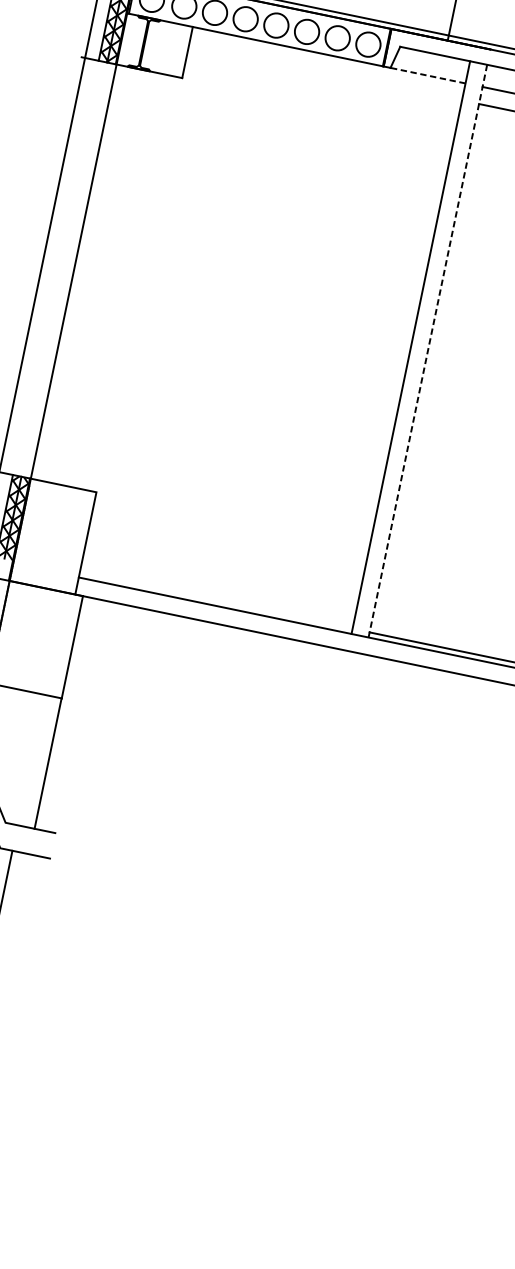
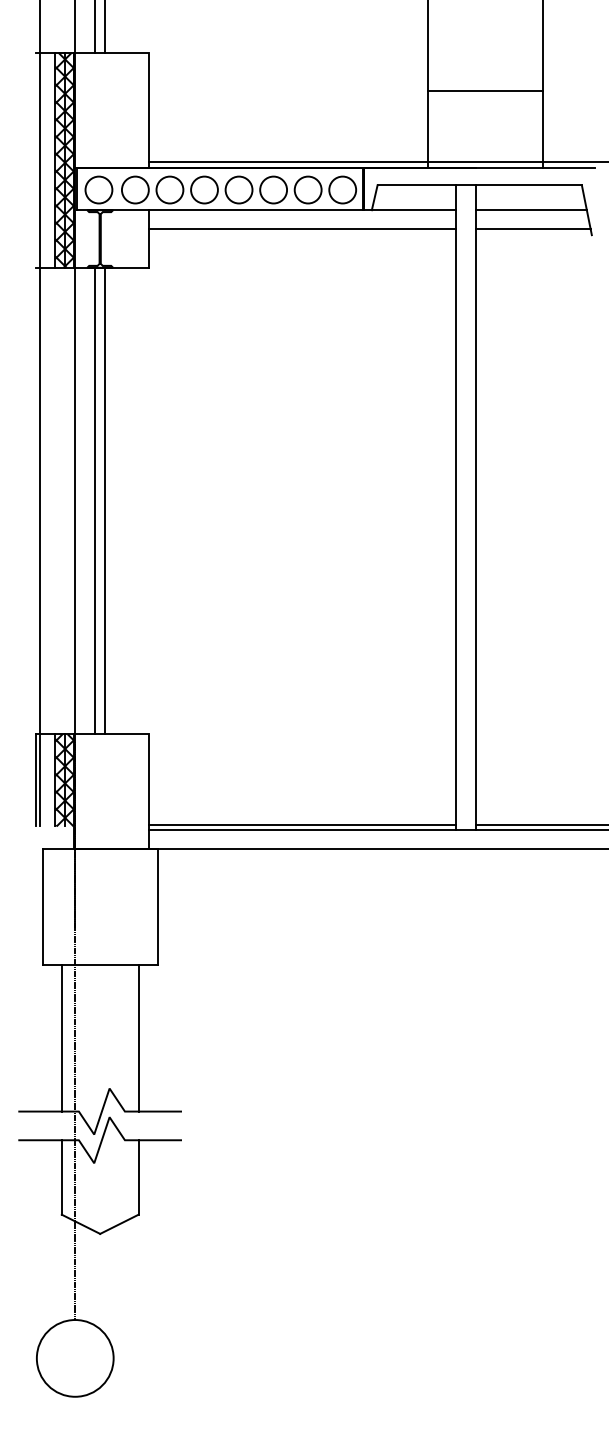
line: (325, 72) -> (302, 229), added
line: (427, 75) -> (413, 210), dashed -> solid
line: (91, 274) -> (95, 500), added
line: (100, 276) -> (105, 500), added
line: (427, 350) -> (475, 507), dashed -> solid
line: (216, 600) -> (302, 824), added
line: (48, 763) -> (138, 1037), moved

